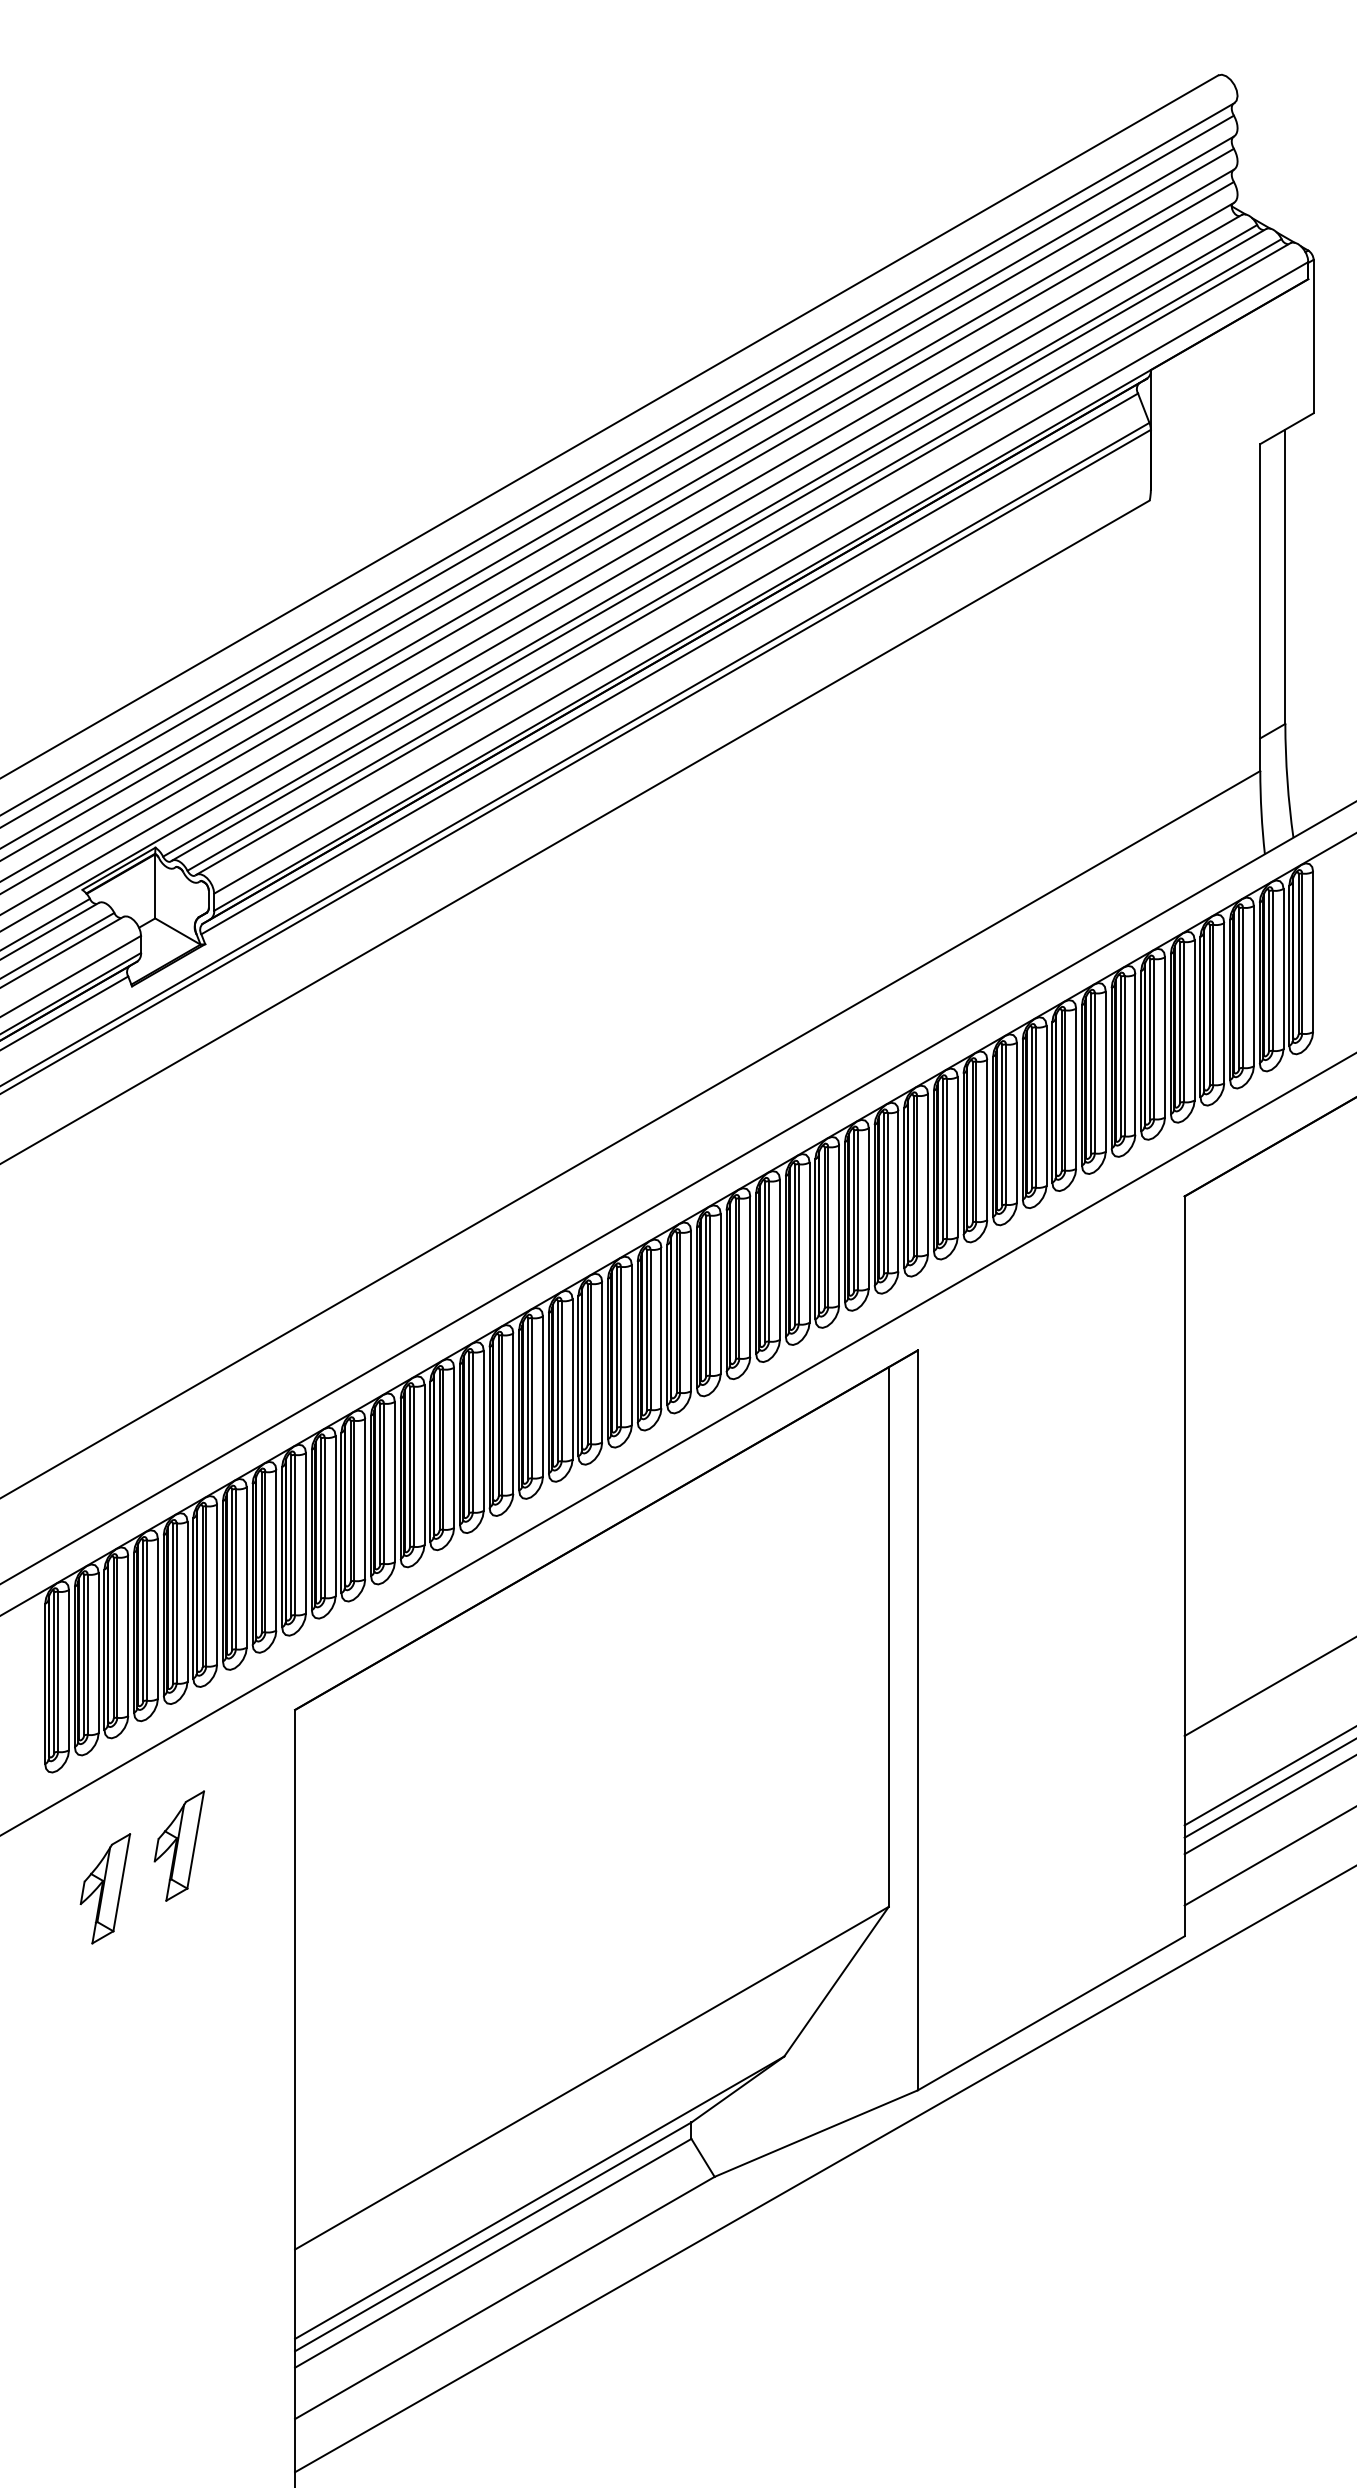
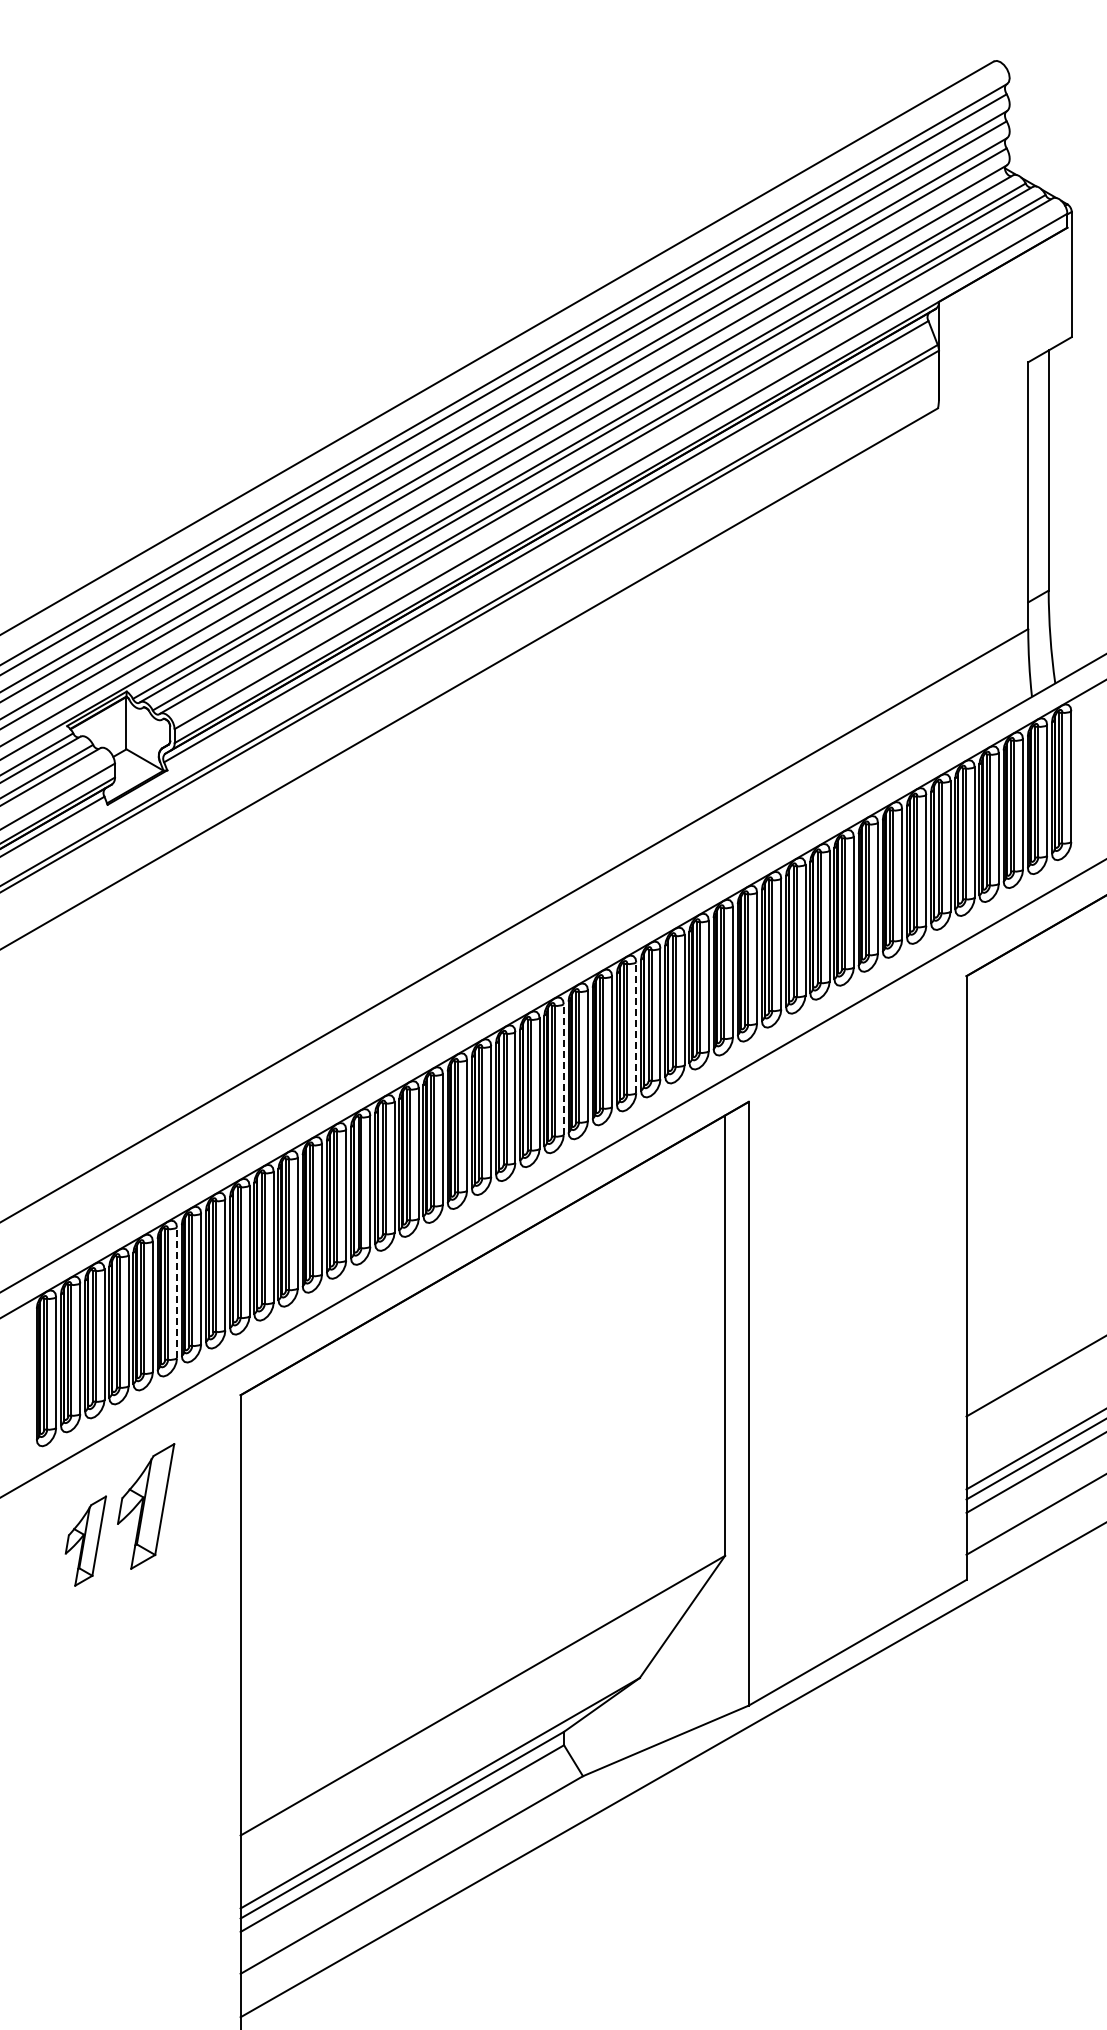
line: (780, 1259) -> (636, 1027), solid -> dashed
line: (690, 1310) -> (563, 1069), solid -> dashed
line: (217, 1584) -> (177, 1292), solid -> dashed
part: (179, 1845) -> (146, 1505), size x1.4

